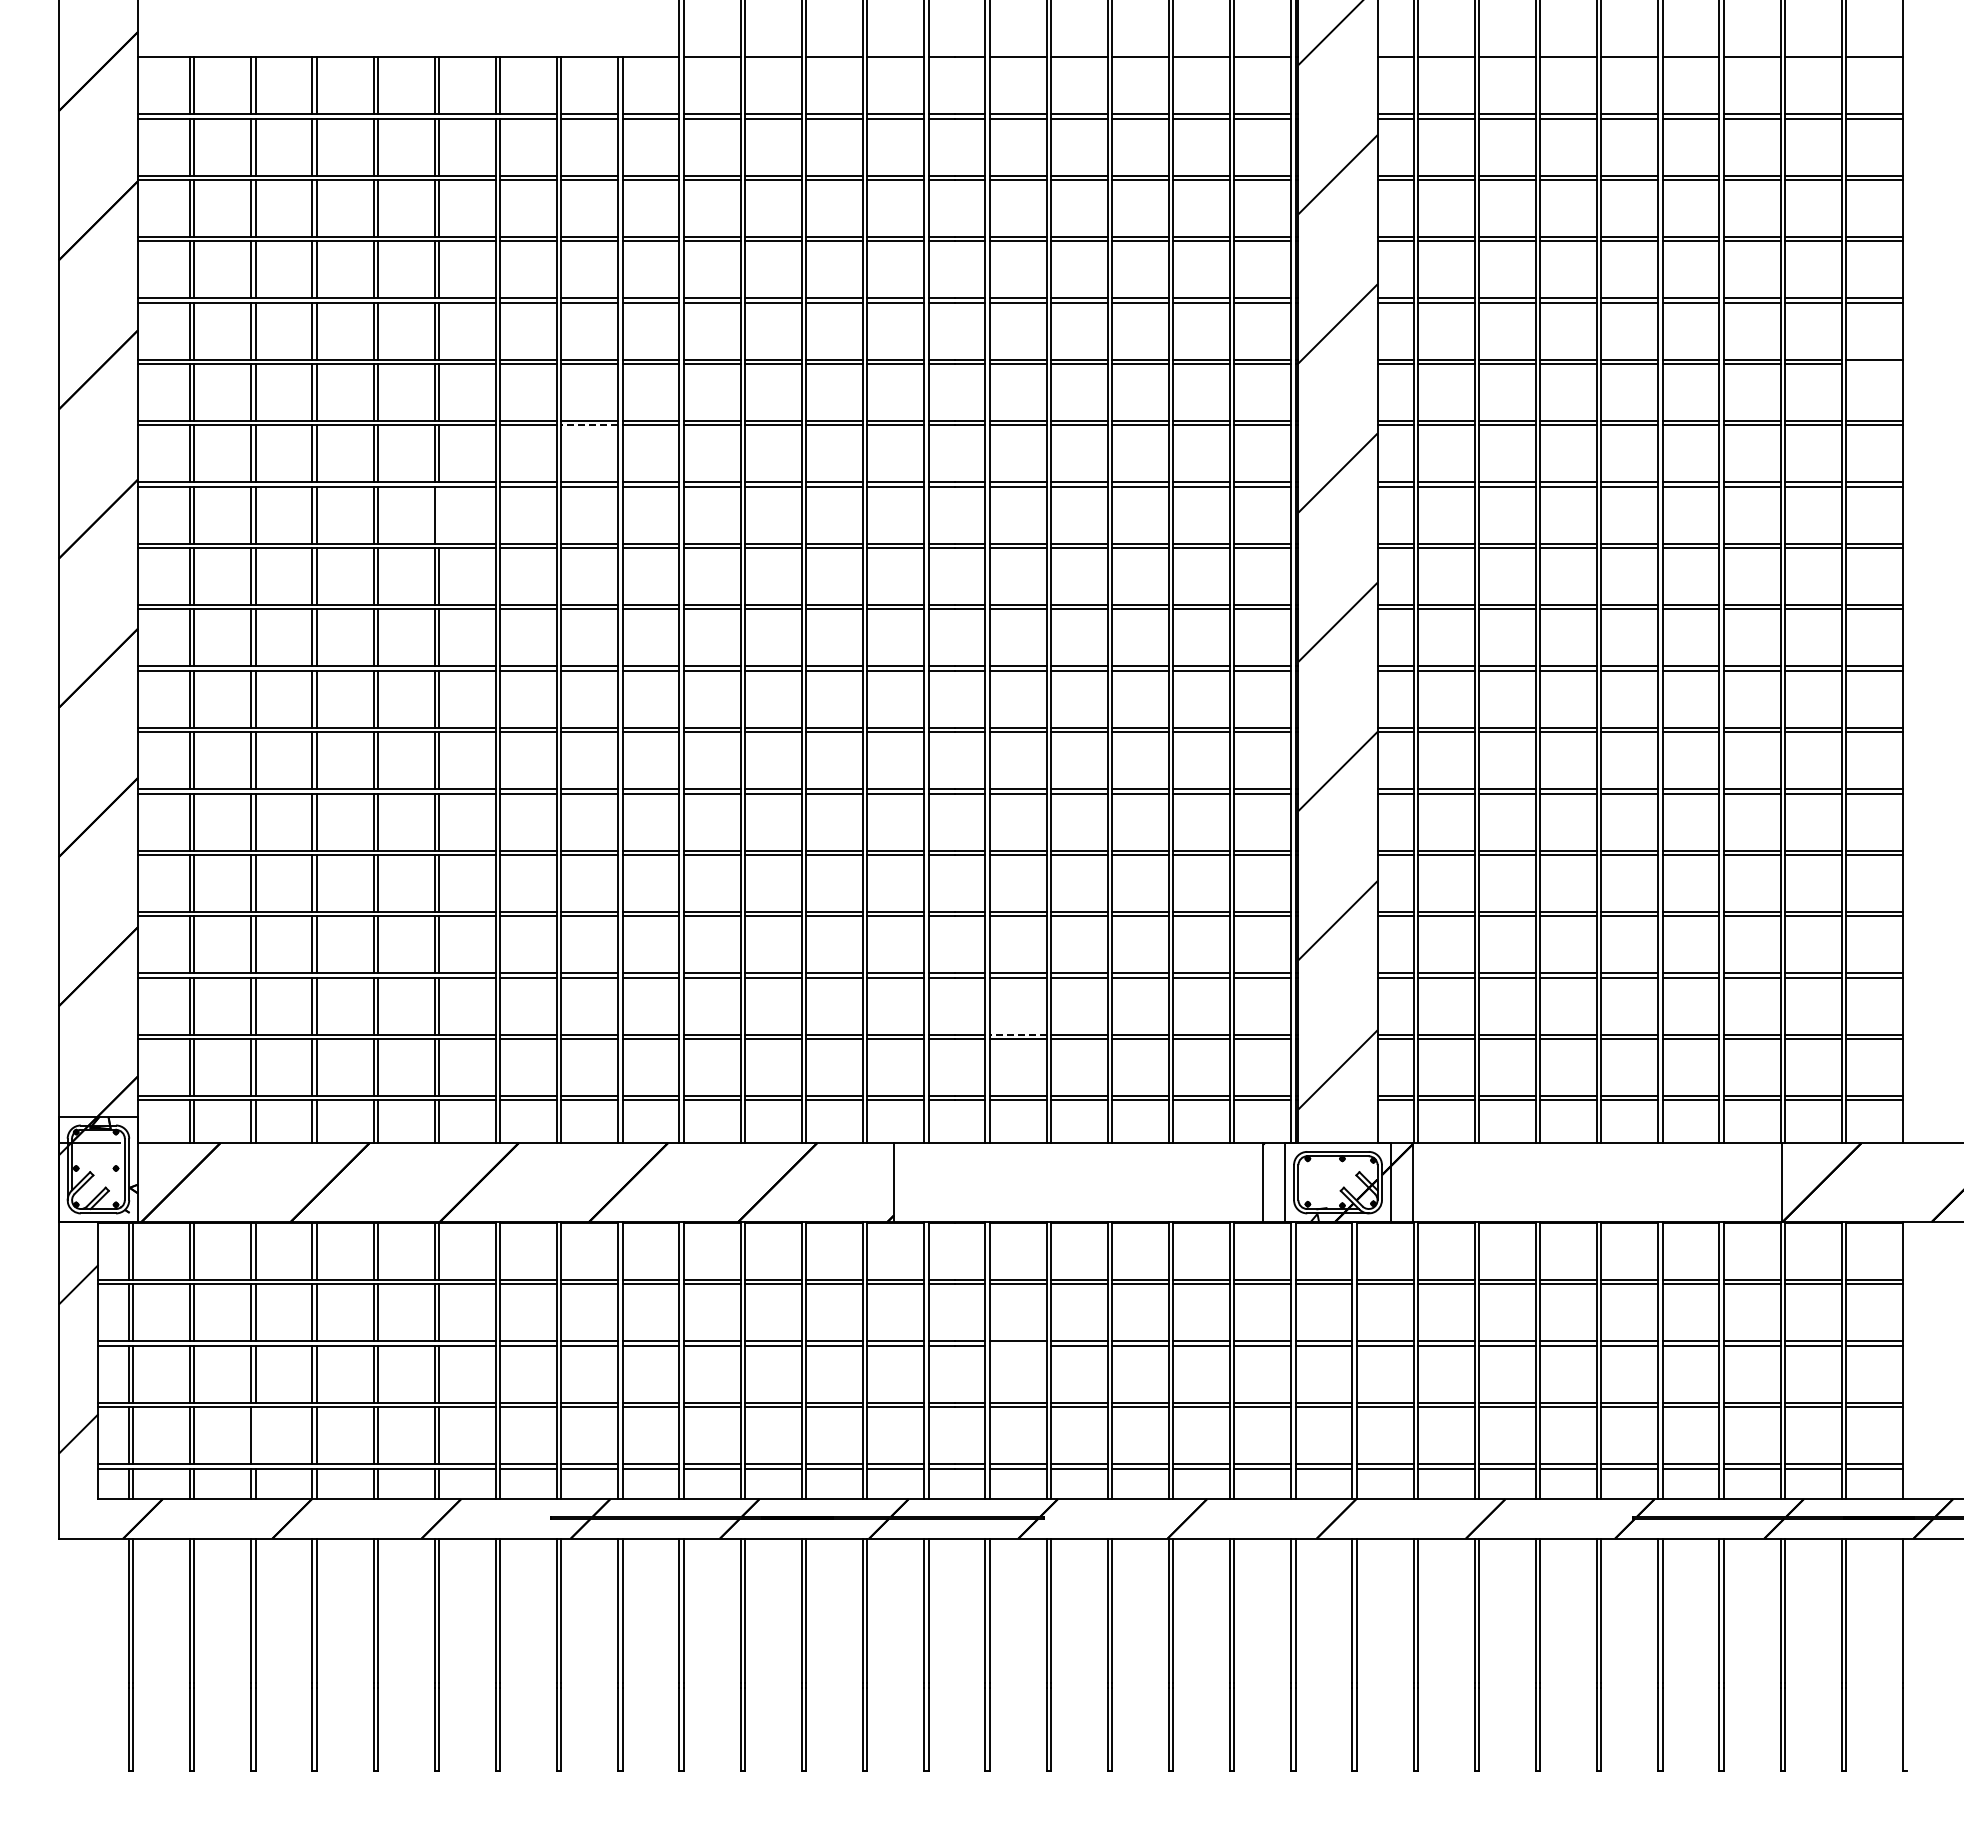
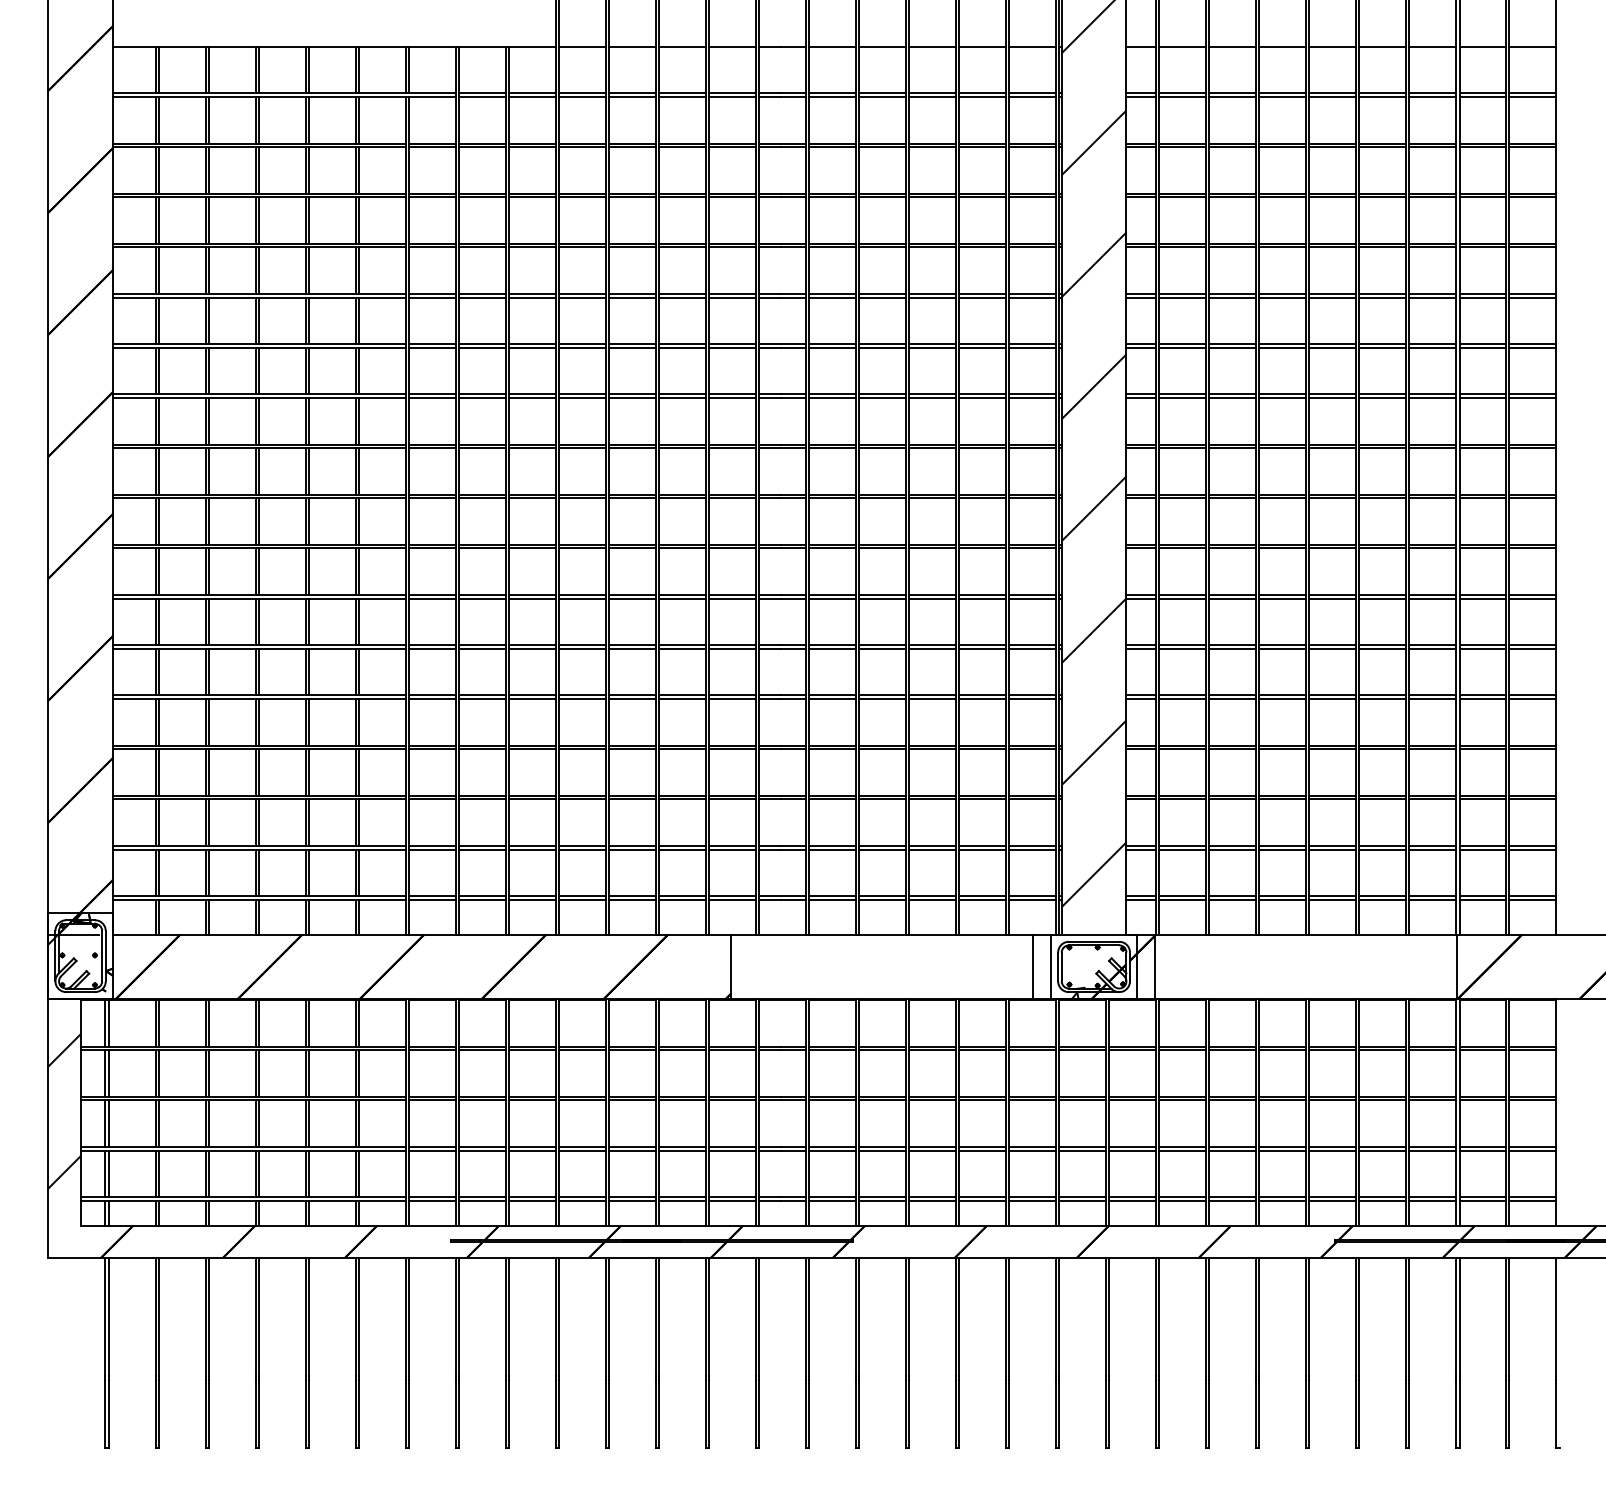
line: (1874, 364) -> (1532, 298), added
line: (589, 425) -> (482, 347), dashed -> solid
line: (439, 514) -> (359, 420), added
line: (1017, 1034) -> (832, 845), dashed -> solid
line: (1017, 1345) -> (832, 1100), added
line: (255, 1435) -> (209, 1173), added

